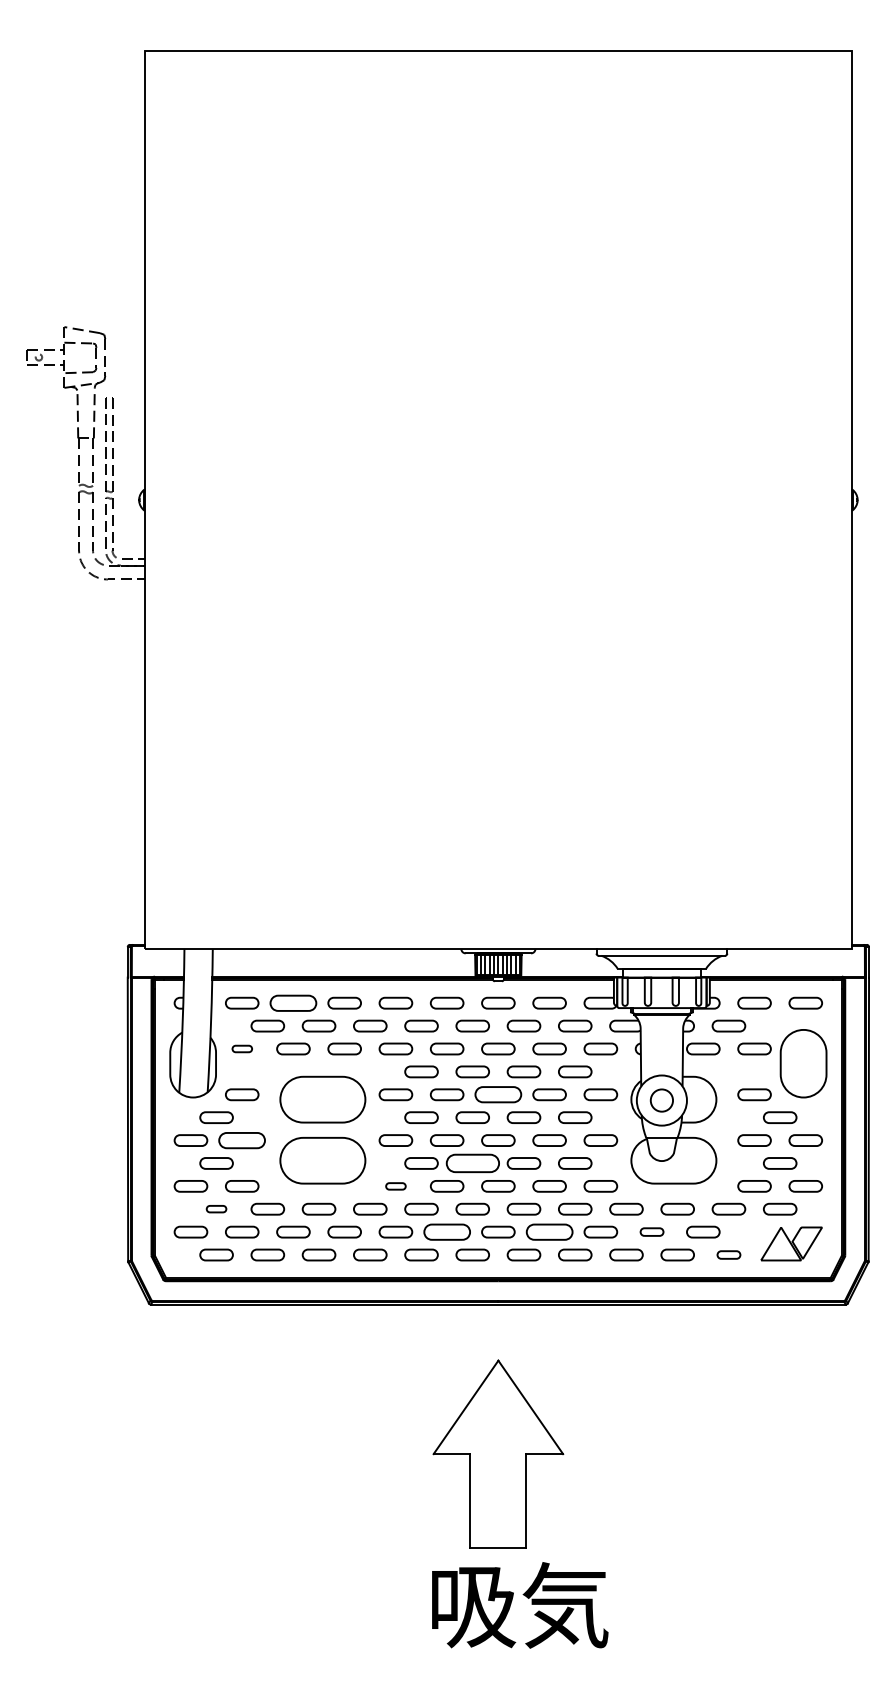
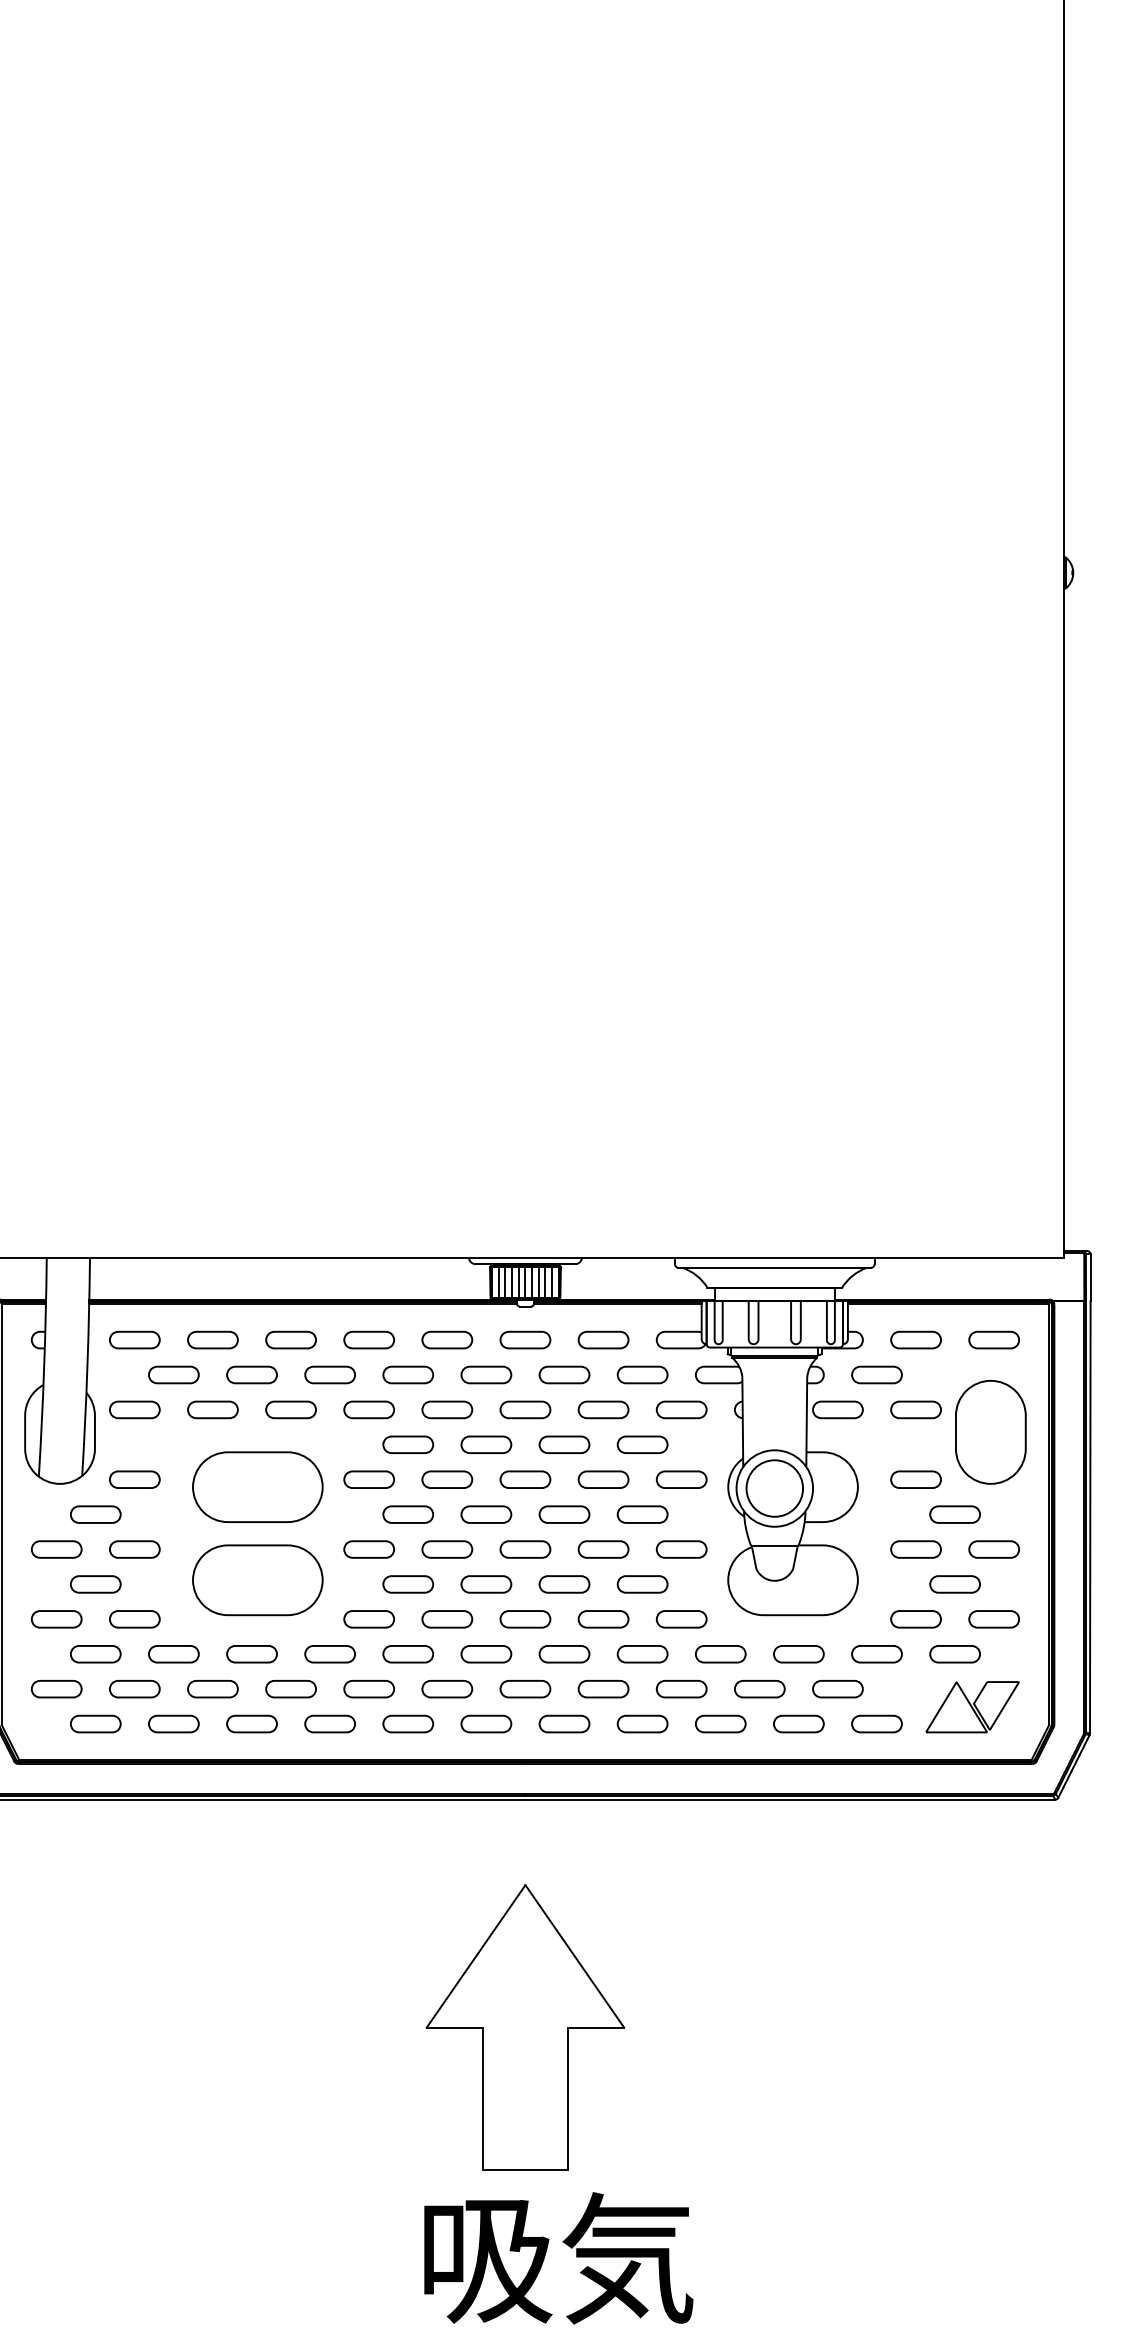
part: (293, 1002) -> (213, 1339), size x0.71
part: (242, 1048) -> (135, 1409), size x1.67
part: (498, 1094) -> (525, 1479), size x0.71
circle: (661, 1100) -> (774, 1488), size x1.67
part: (242, 1140) -> (135, 1549), size x0.71
part: (472, 1163) -> (485, 1584), size x0.62
part: (395, 1186) -> (368, 1619), size x1.67
part: (216, 1208) -> (95, 1653), size x1.67
part: (446, 1231) -> (446, 1688), size x0.71
part: (549, 1231) -> (603, 1688), size x0.71
part: (651, 1231) -> (758, 1688), size x1.43
part: (728, 1254) -> (876, 1723), size x1.43

